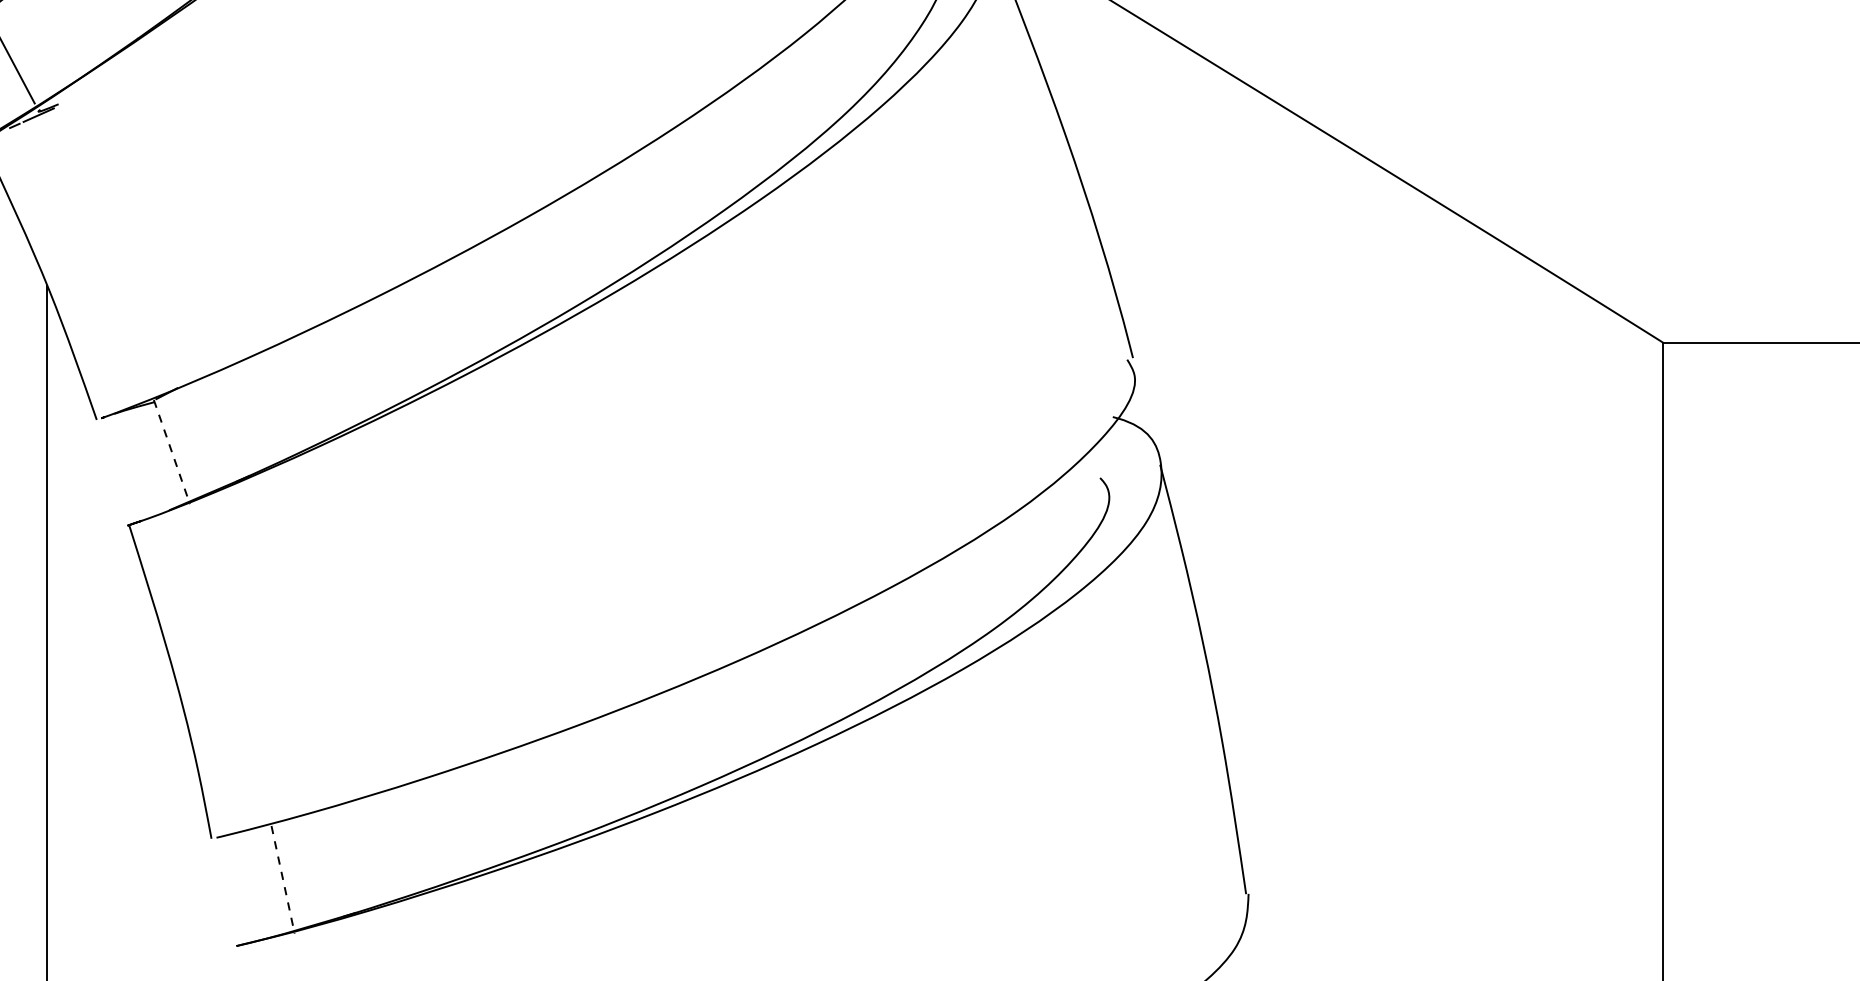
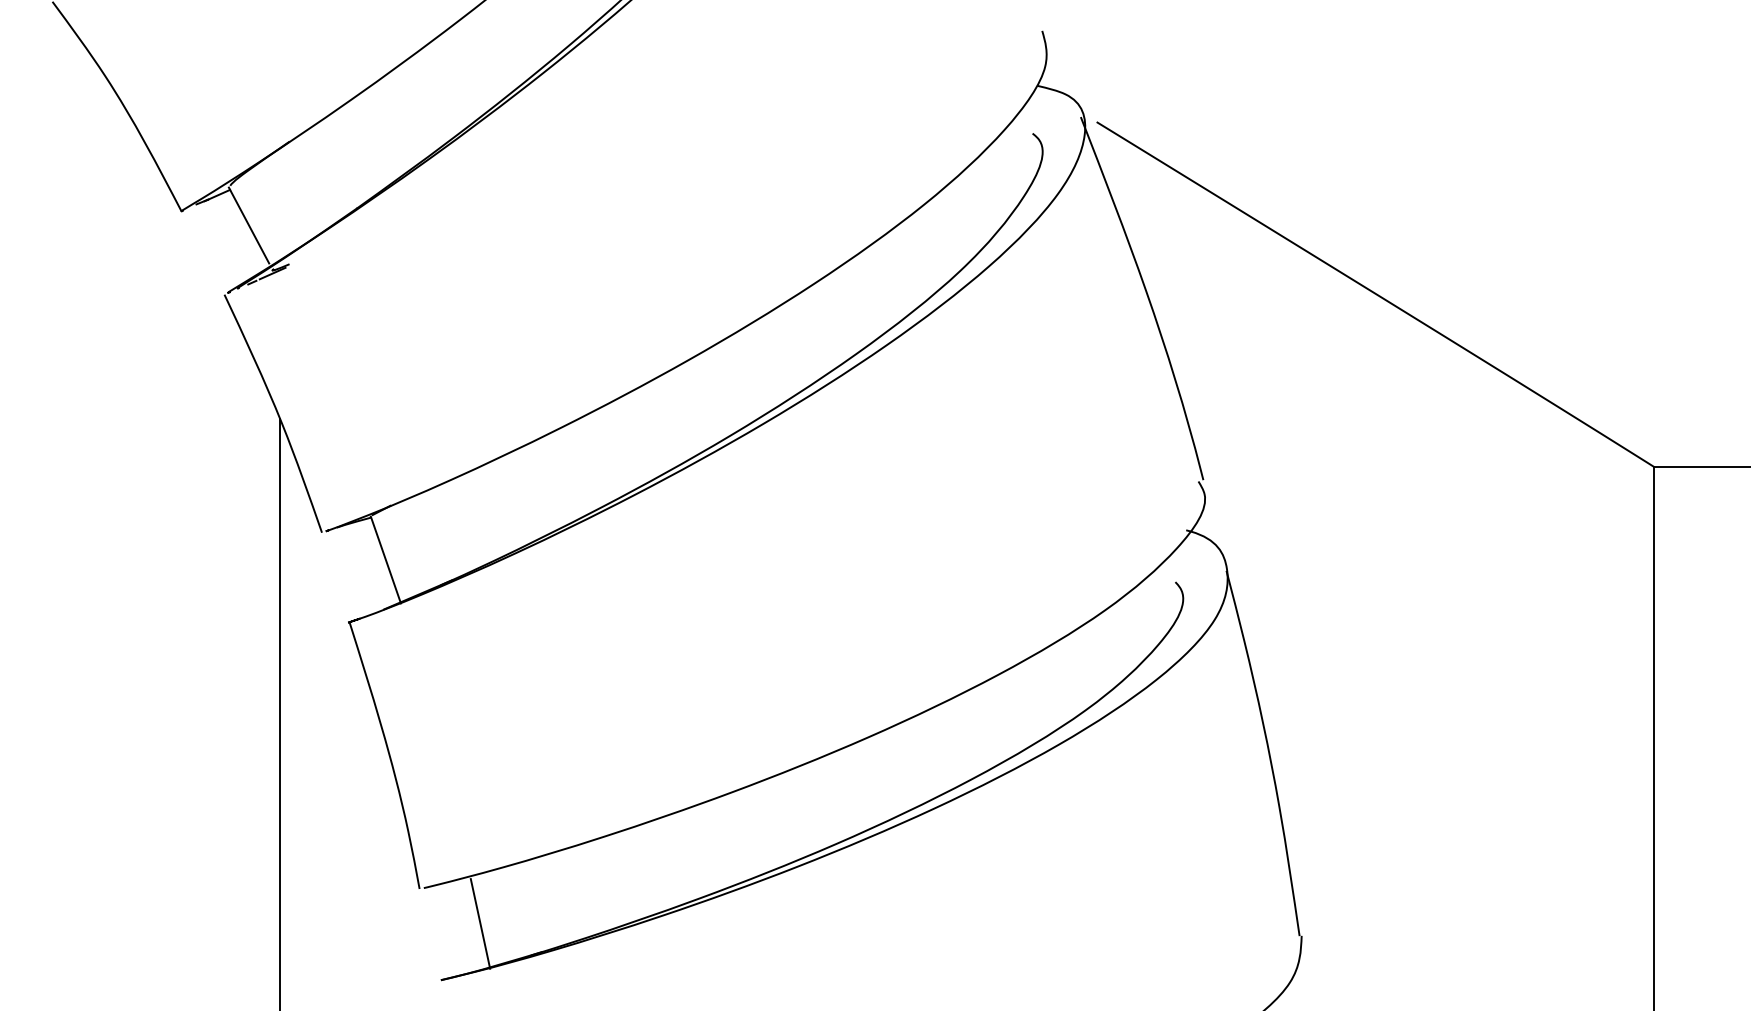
line: (171, 452) -> (385, 560), dashed -> solid
line: (283, 879) -> (480, 923), dashed -> solid

